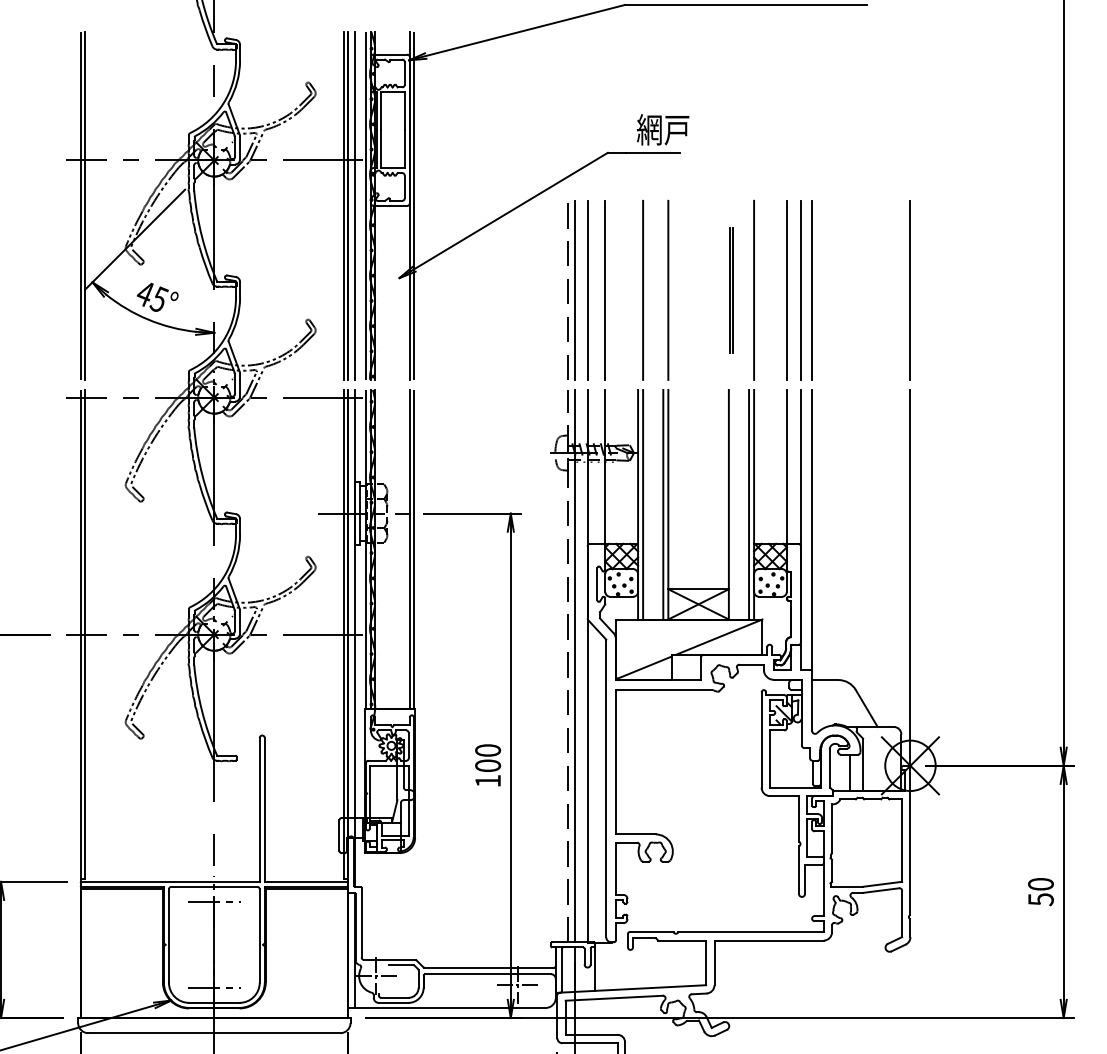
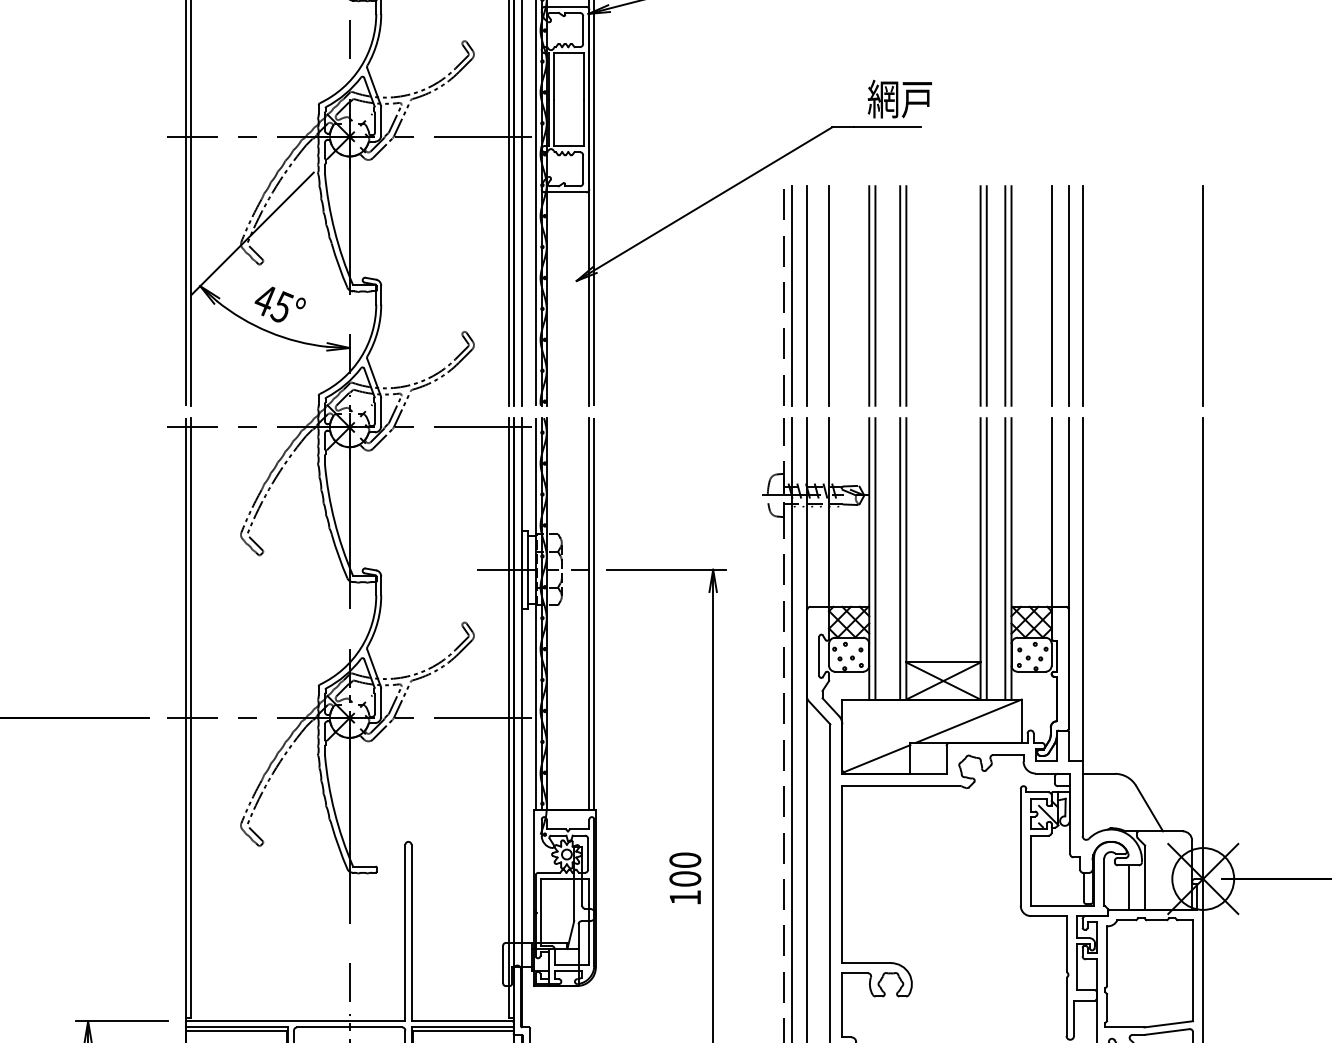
line: (638, 289) -> (869, 294), added
line: (663, 289) -> (900, 294), added
part: (731, 289) -> (983, 294), size x1.43
line: (749, 289) -> (1005, 294), added
line: (733, 504) -> (986, 558), added

